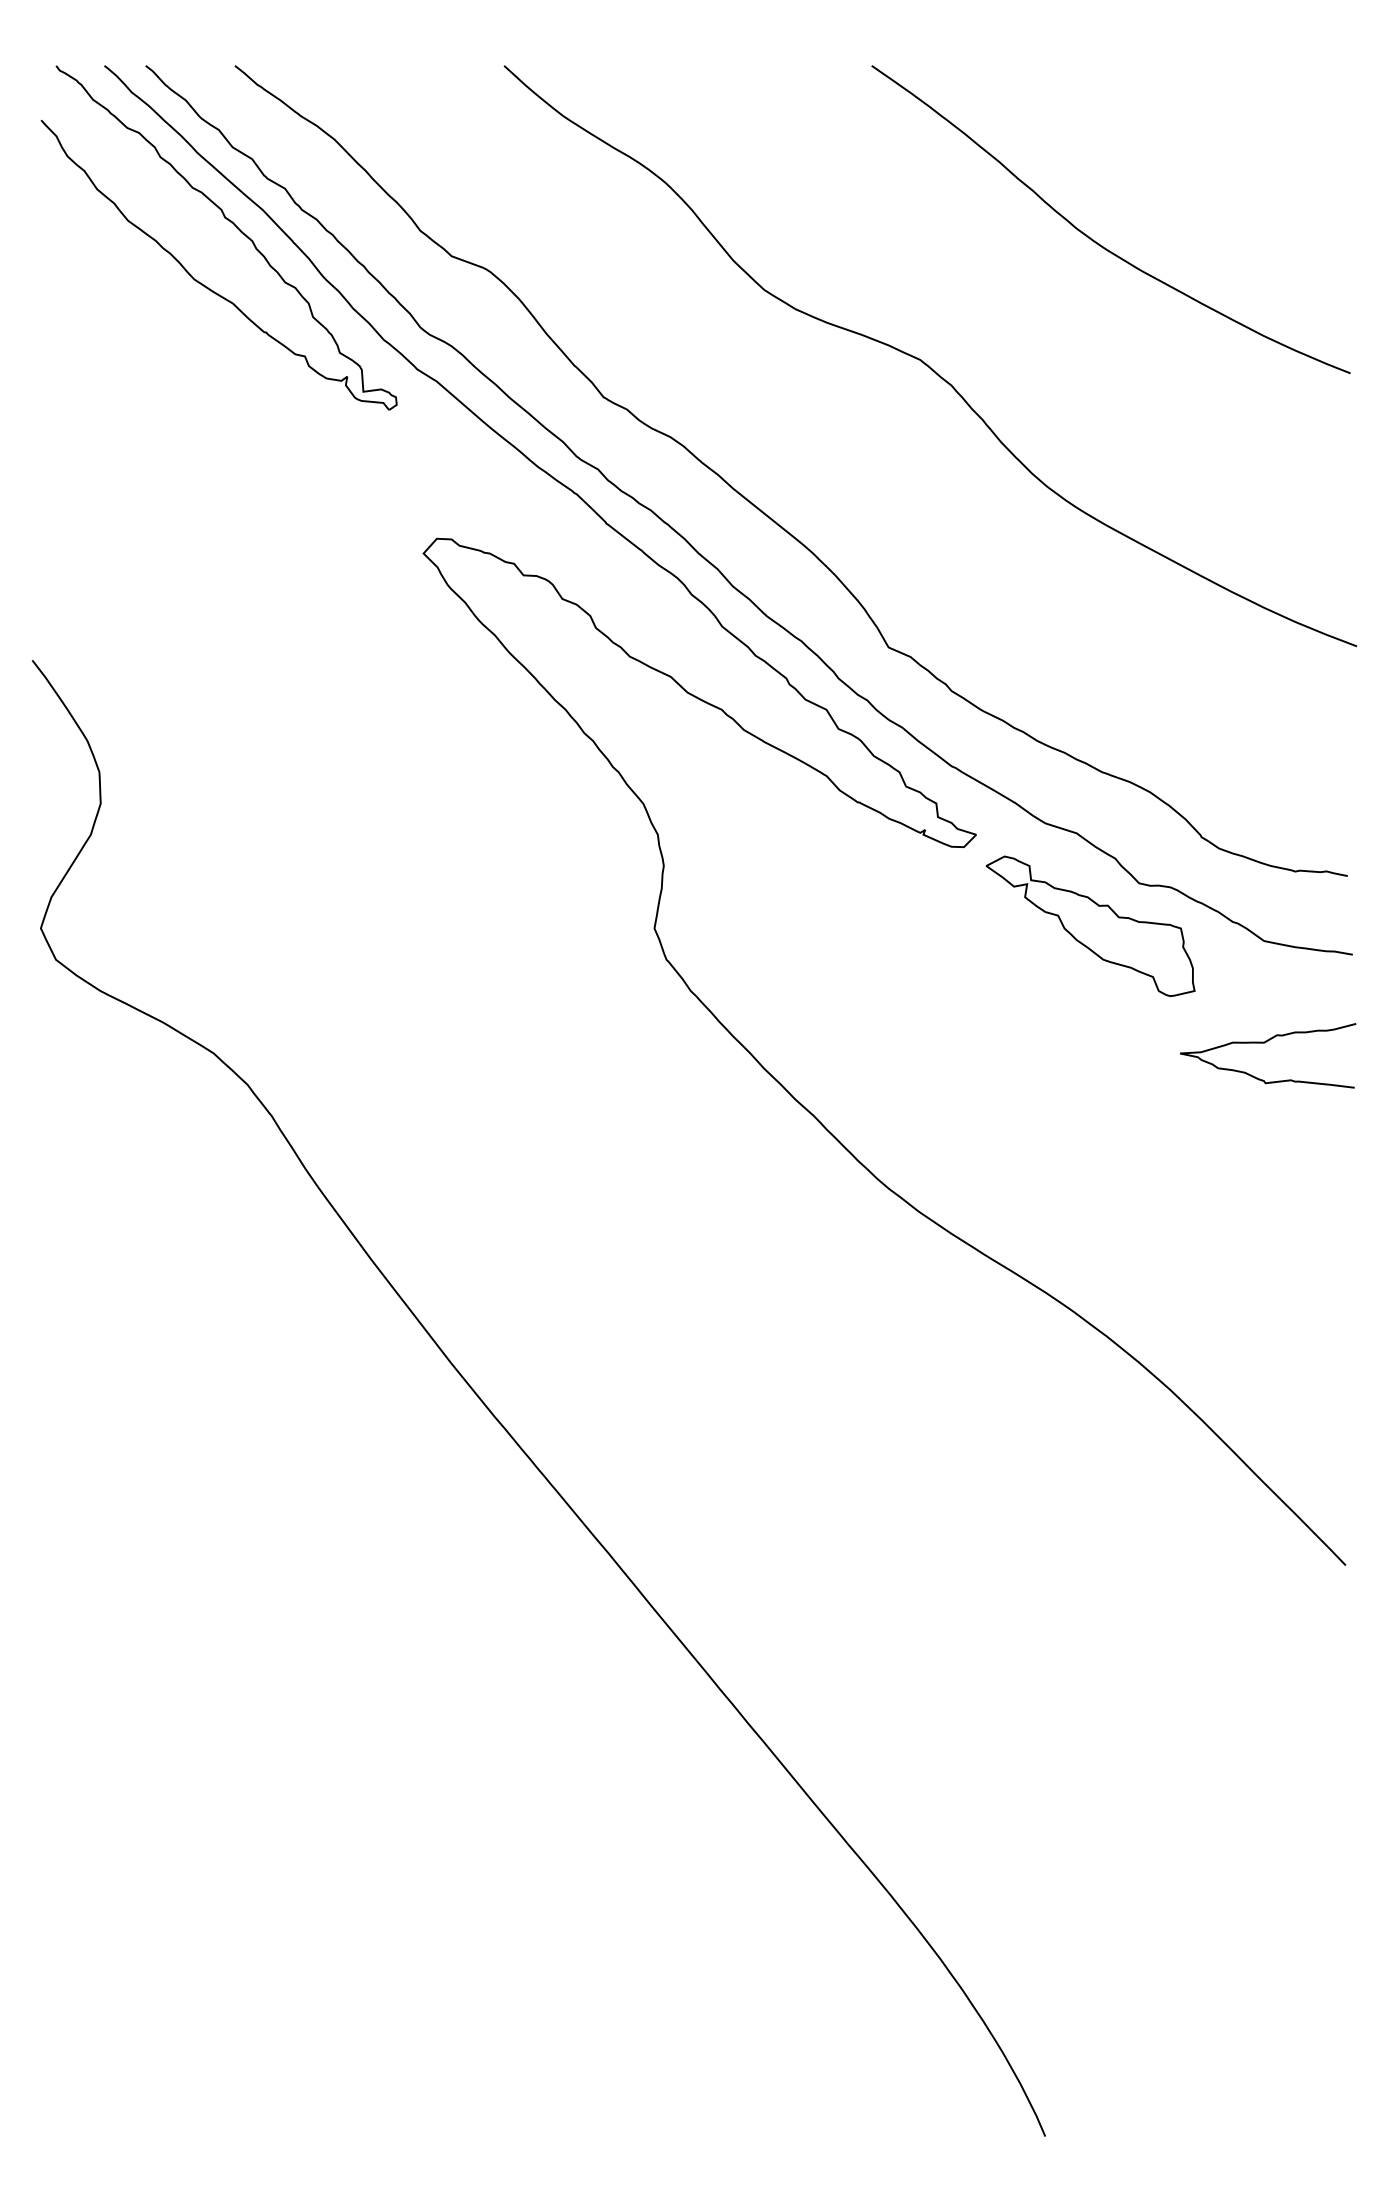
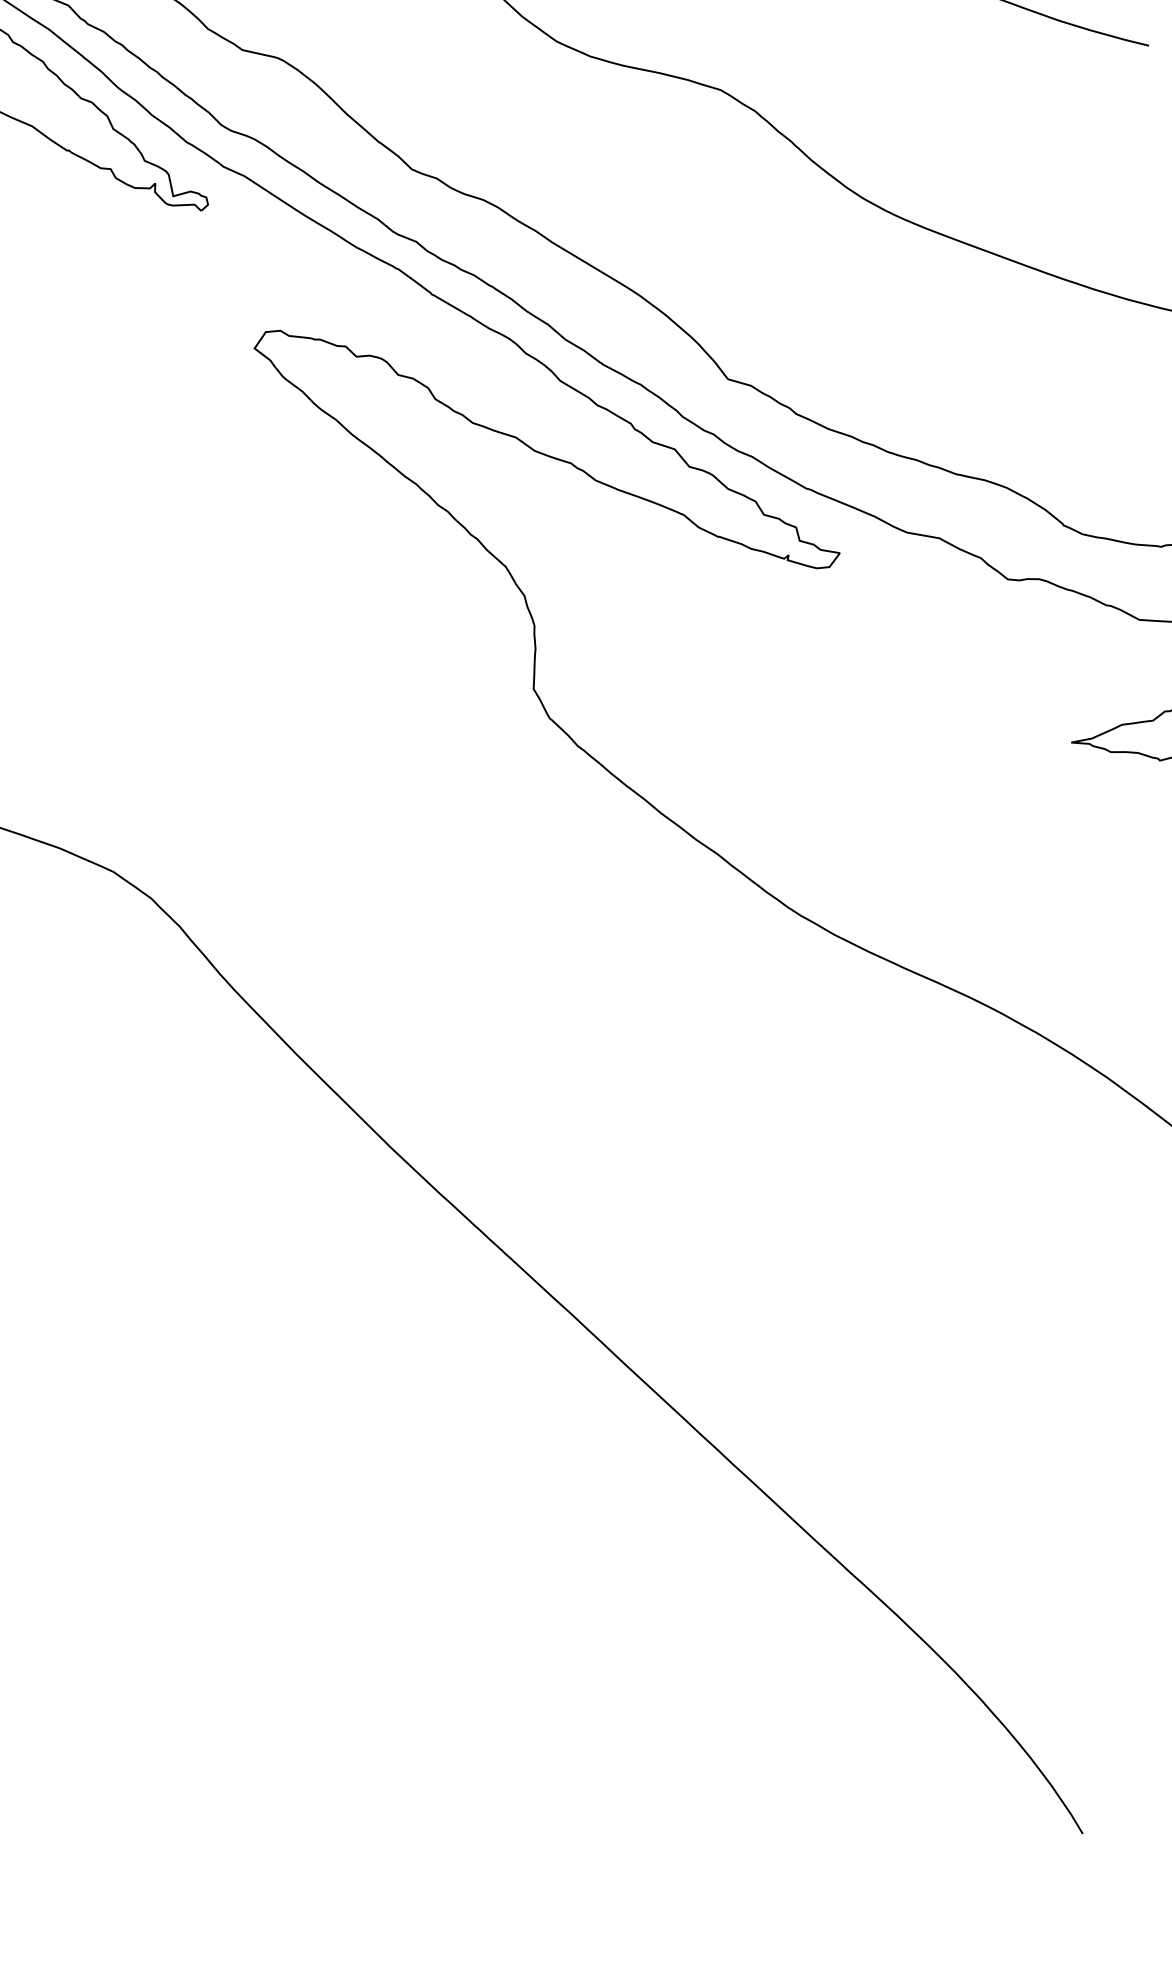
part: (1090, 925) -> (965, 627), removed

